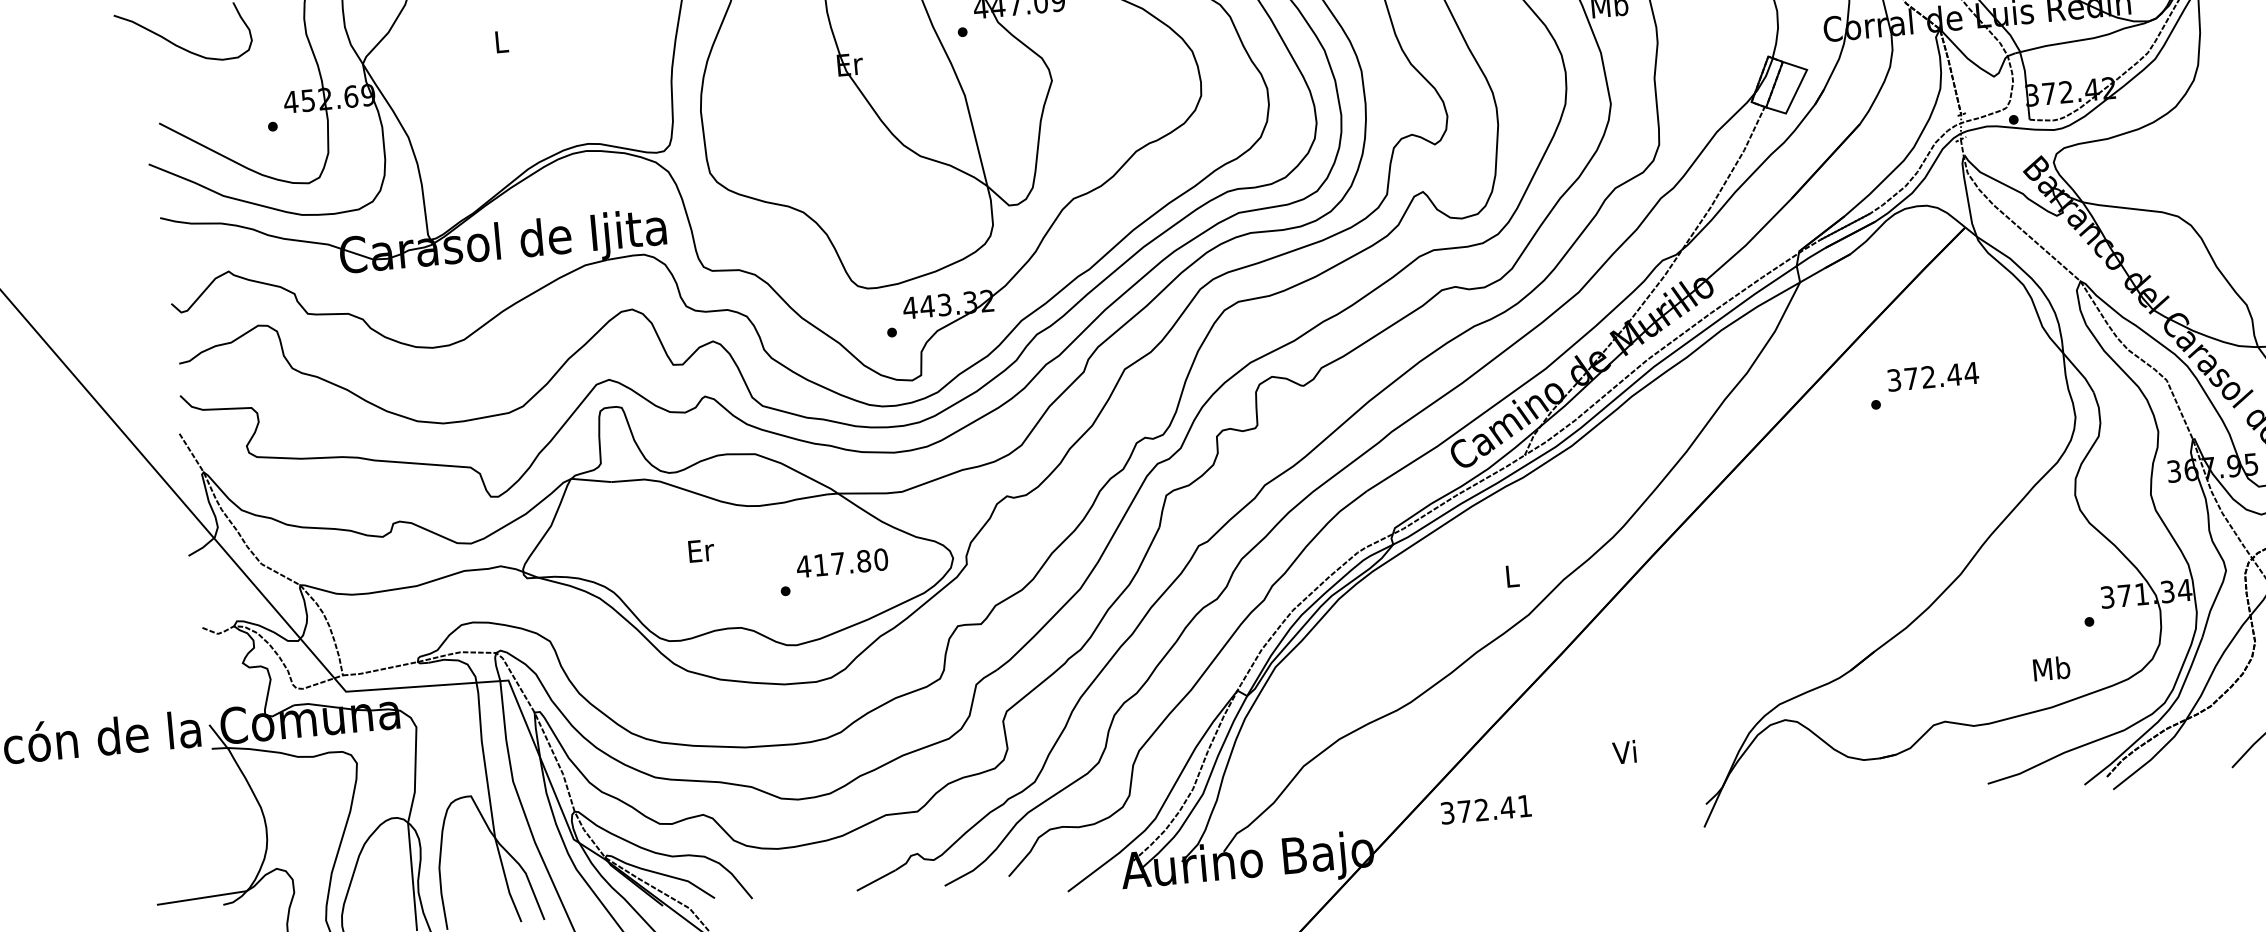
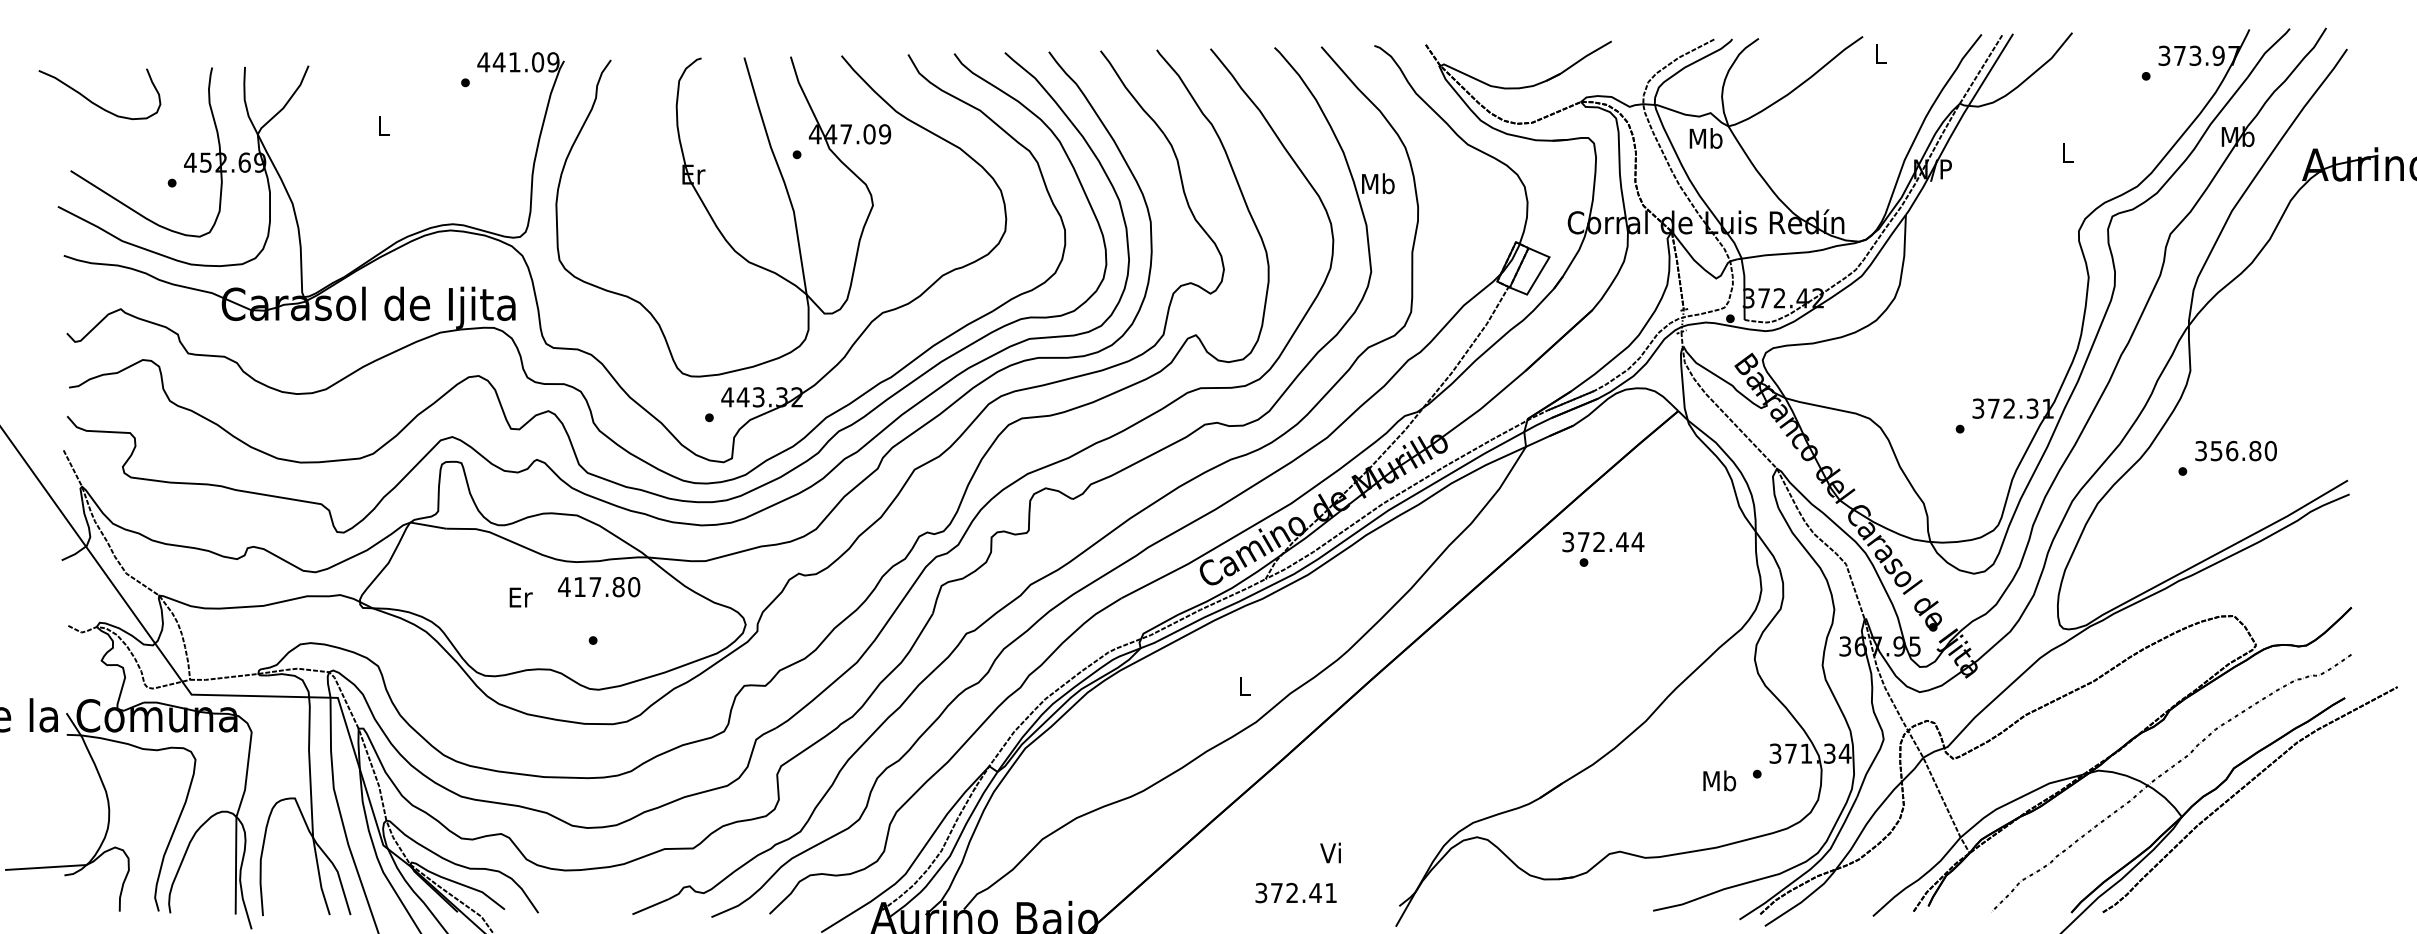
text: (1933, 377) -> (1603, 542), moved
text: (842, 563) -> (599, 587), moved
text: (2051, 668) -> (1719, 780), moved
text: (1485, 809) -> (1295, 892), moved

